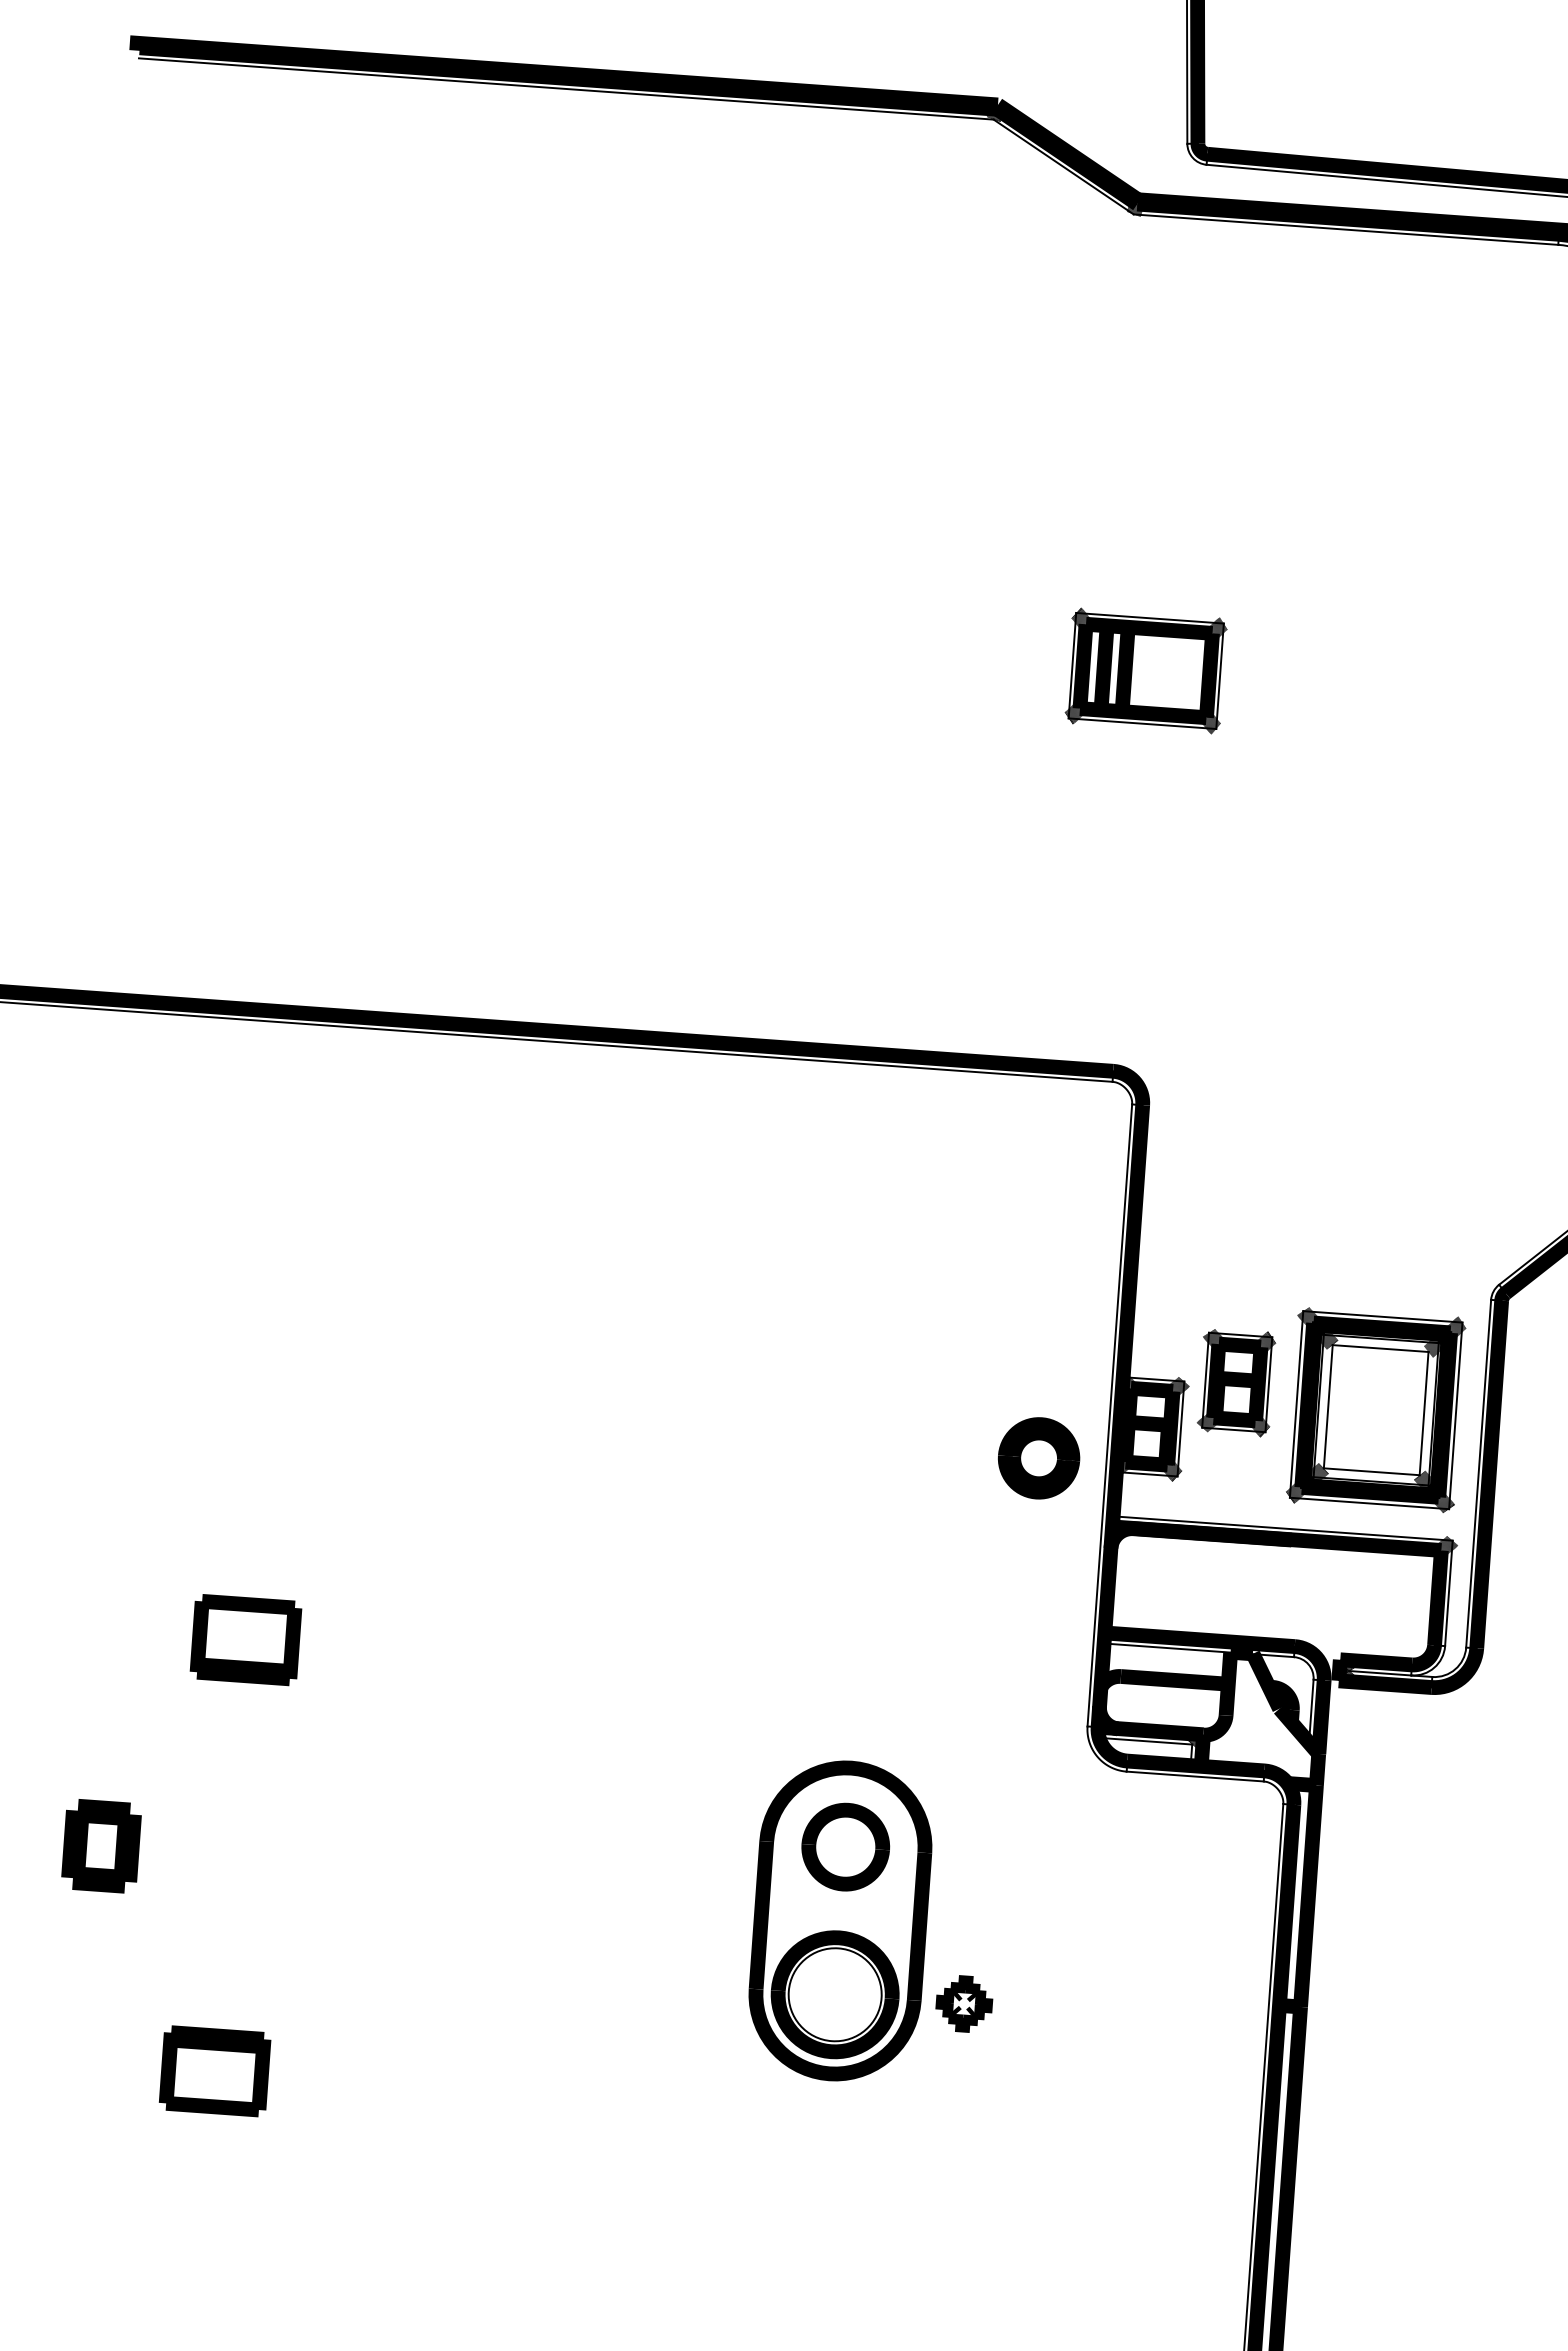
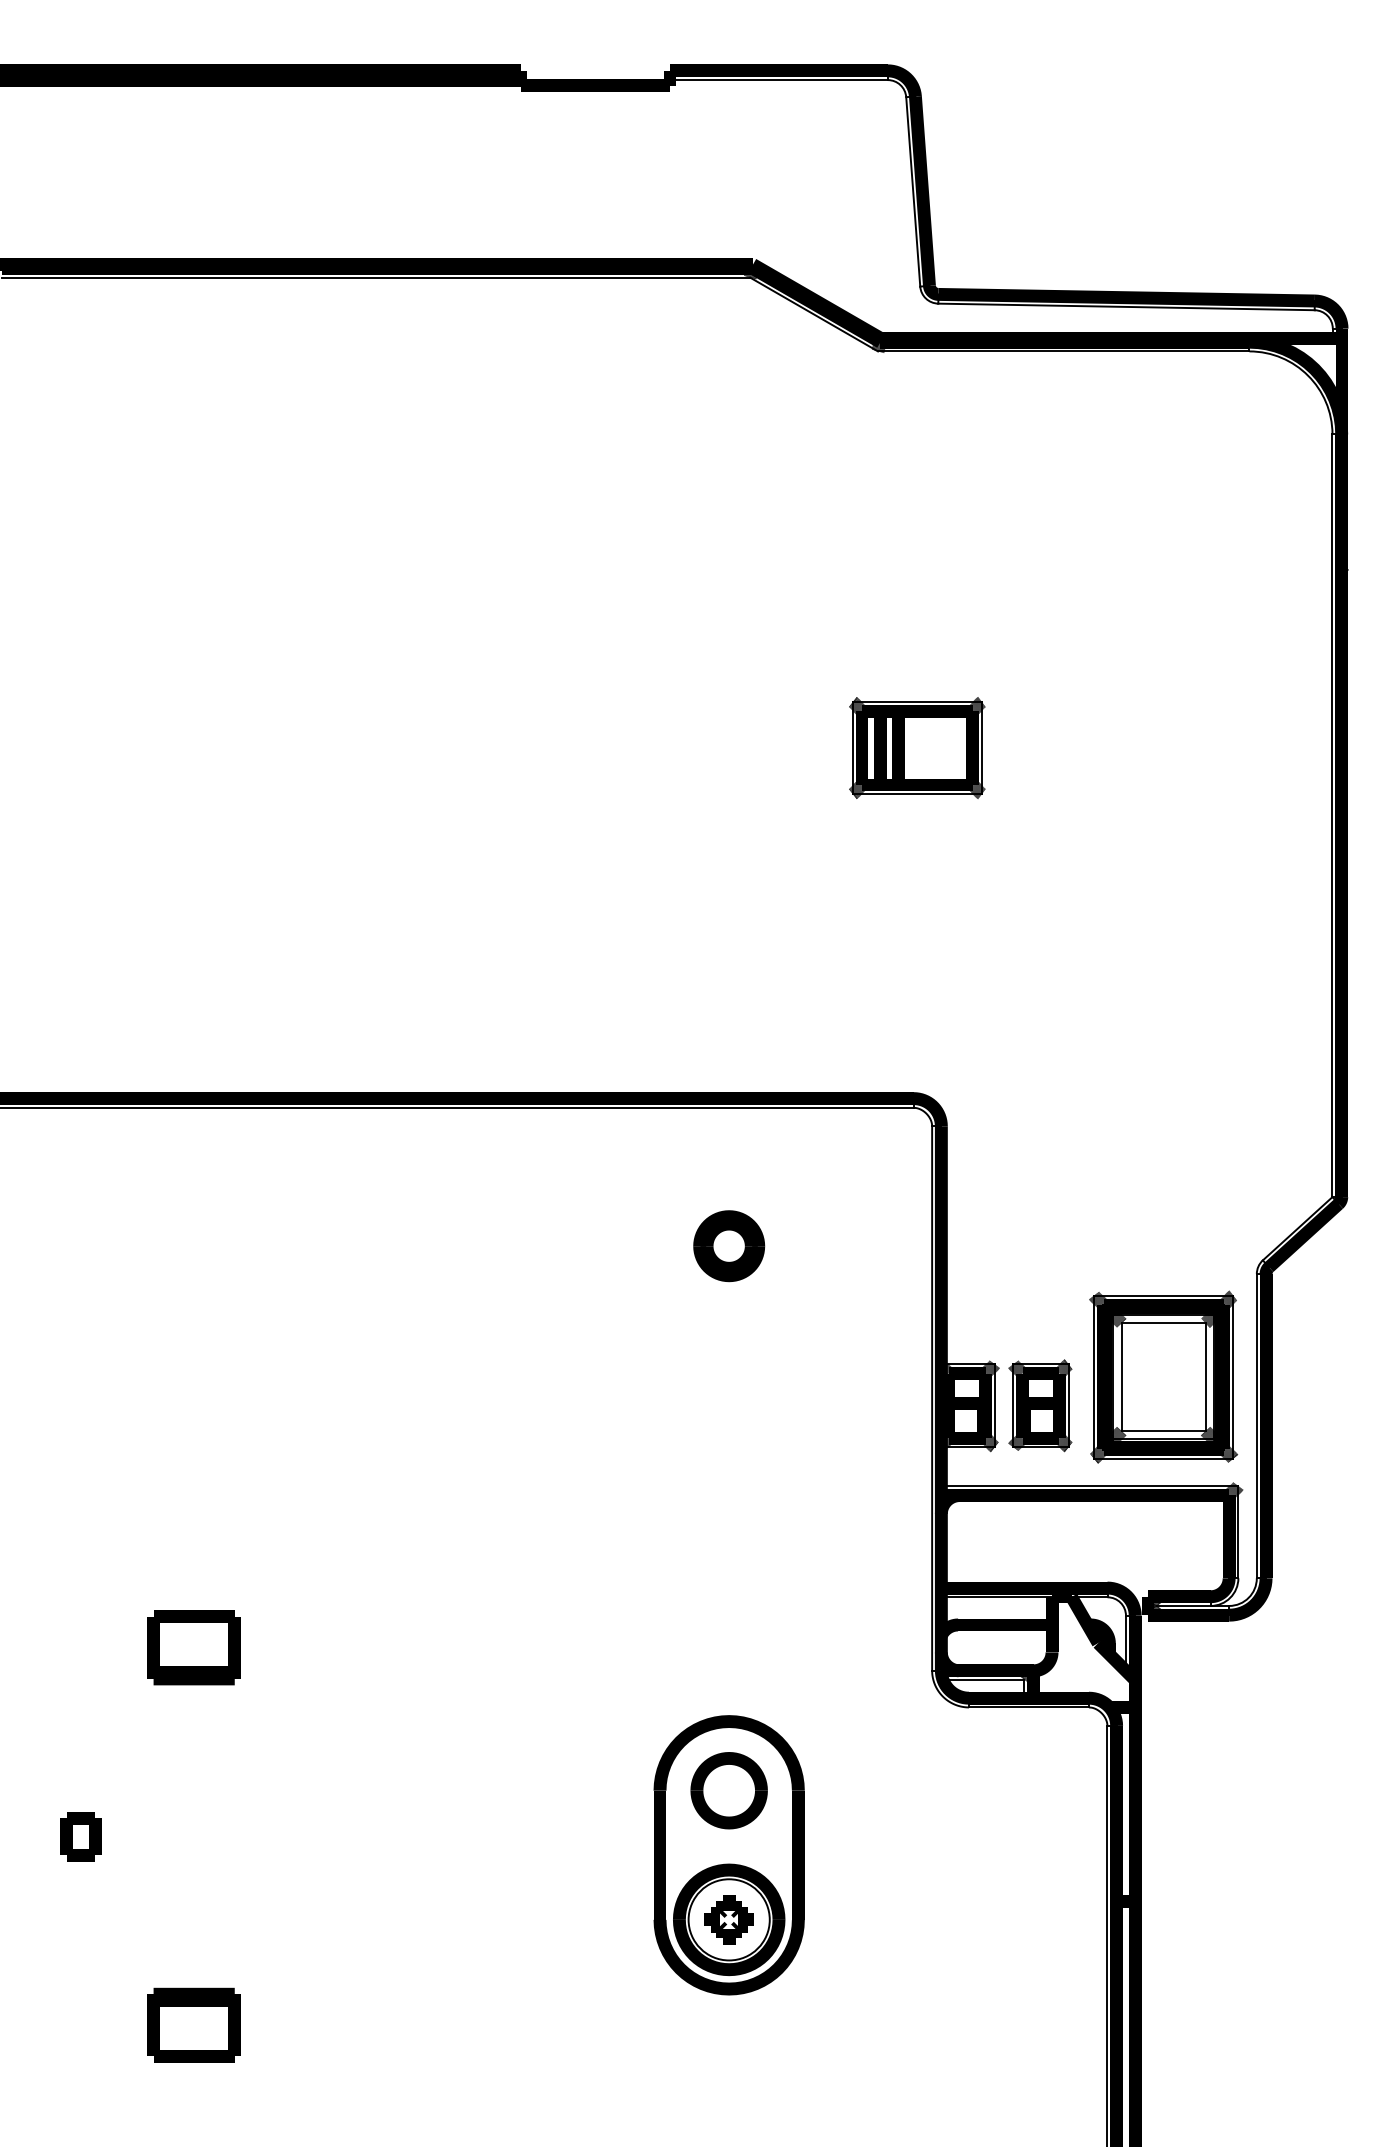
part: (1236, 1382) -> (1040, 1405), moved
part: (1039, 1458) -> (729, 1246), moved
part: (100, 1846) -> (80, 1836), size x0.62
part: (963, 2003) -> (728, 1919), moved

